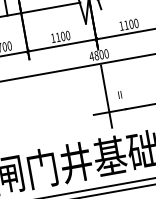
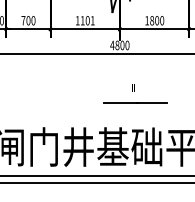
text: (126, 24) -> (152, 20), 1100 -> 1800
text: (67, 35) -> (92, 20), 1100 -> 1101
line: (106, 96) -> (119, 87), removed

